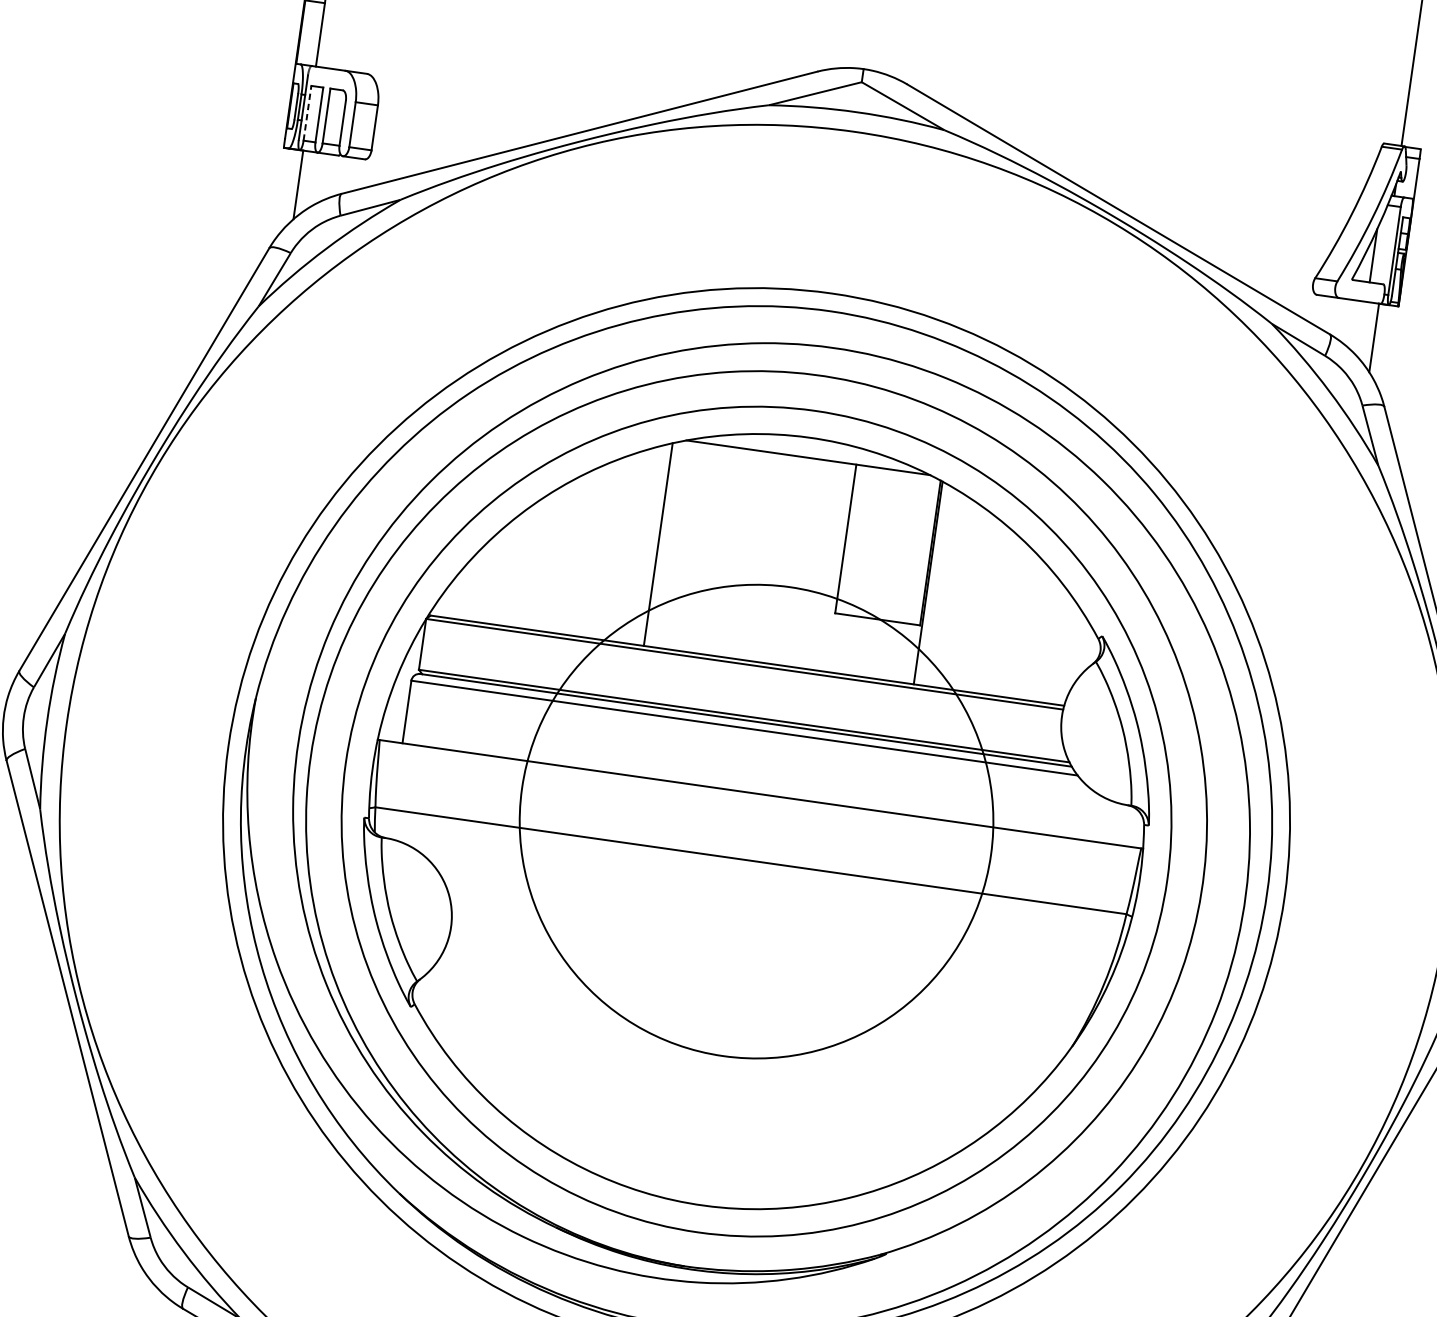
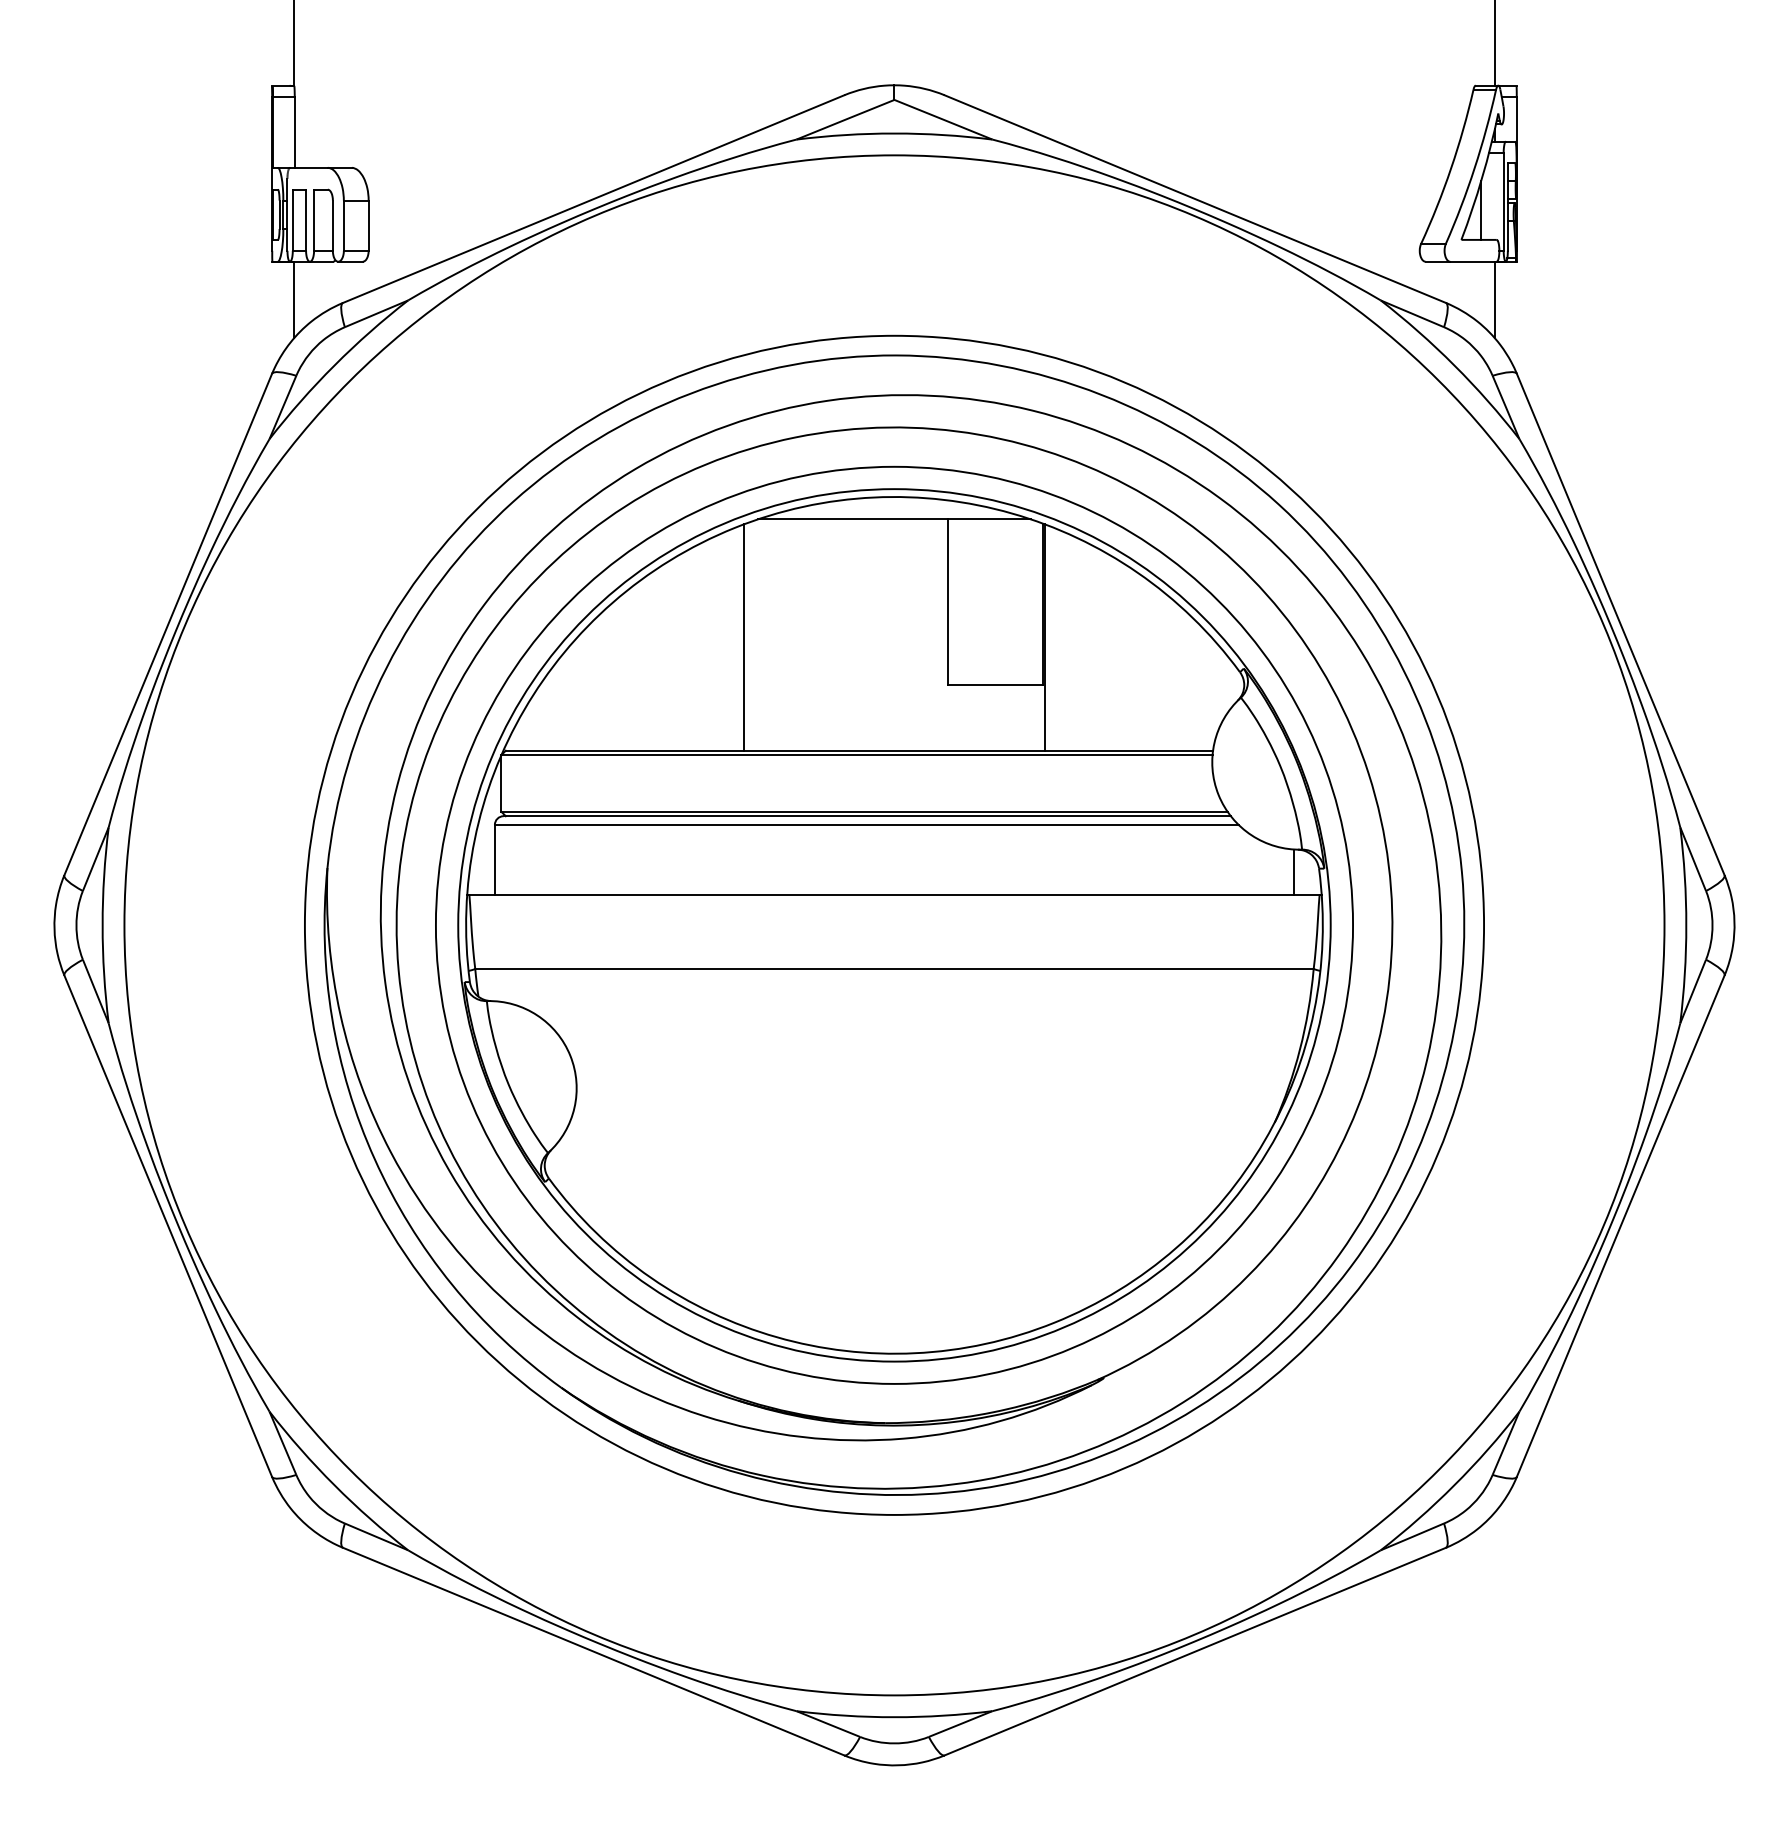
line: (307, 113) -> (292, 220), dashed -> solid
circle: (756, 821) -> (894, 925), size x1.67
line: (1121, 824) -> (1294, 871), added

